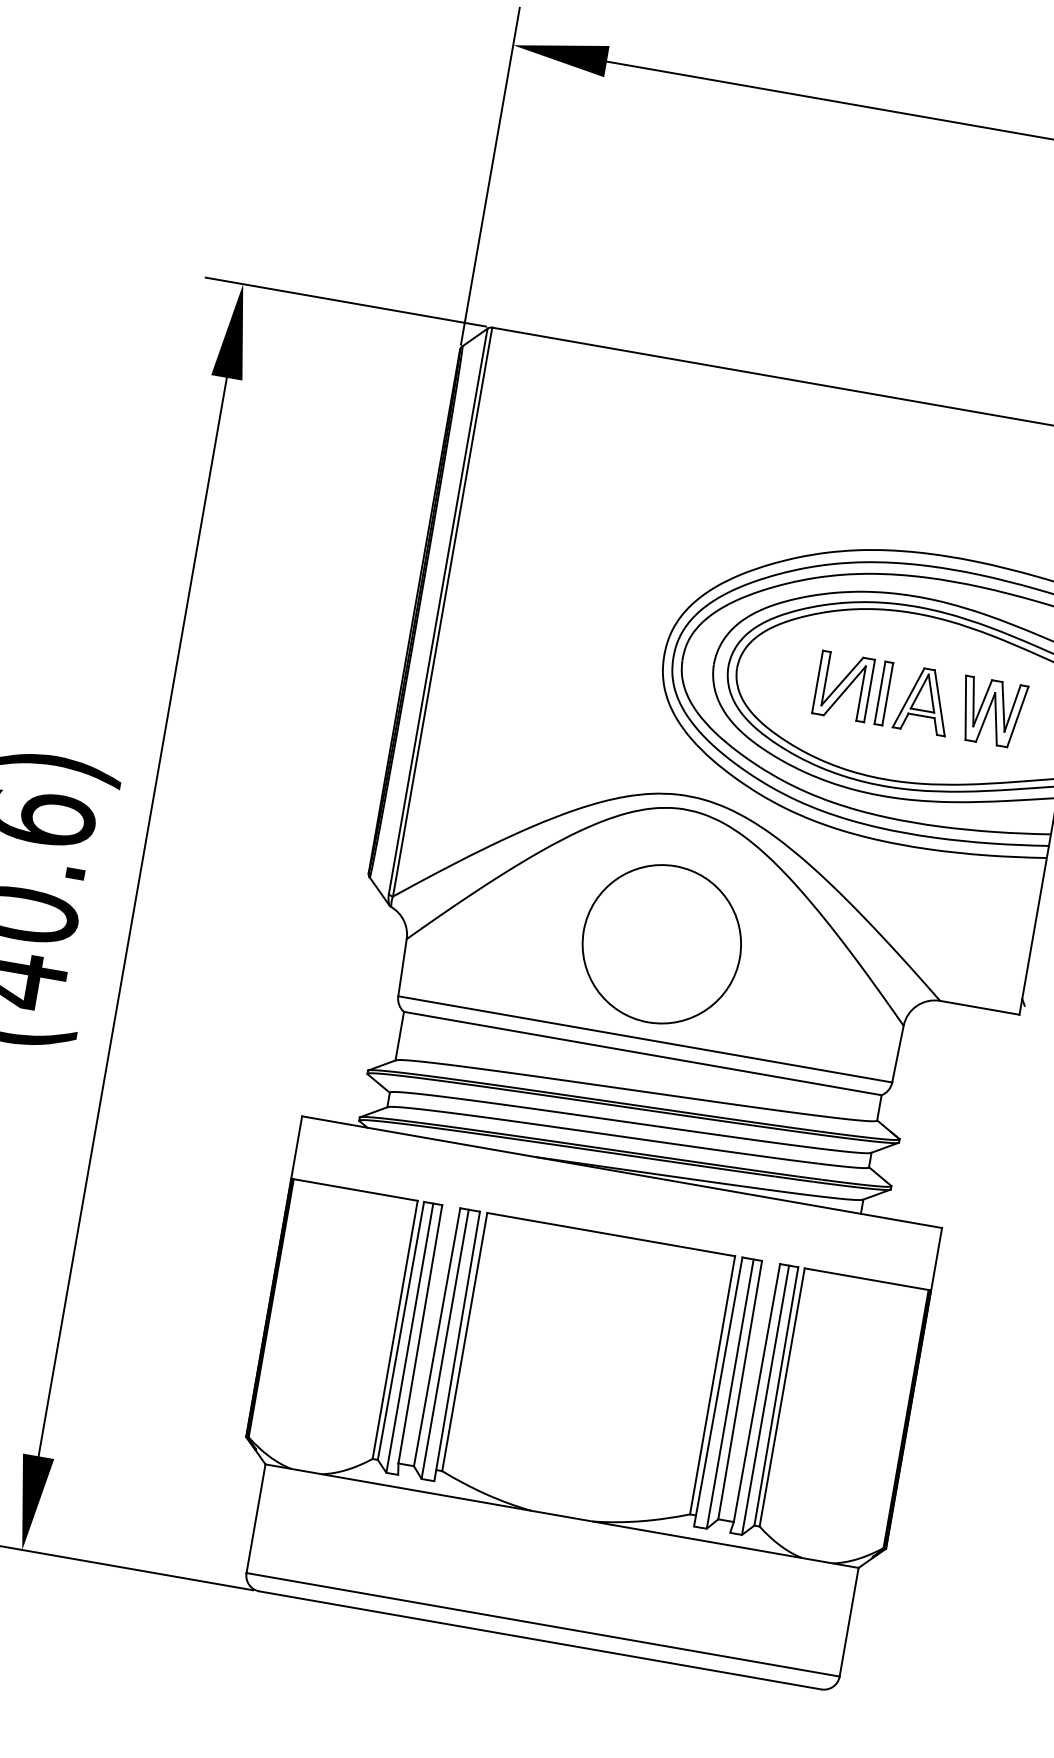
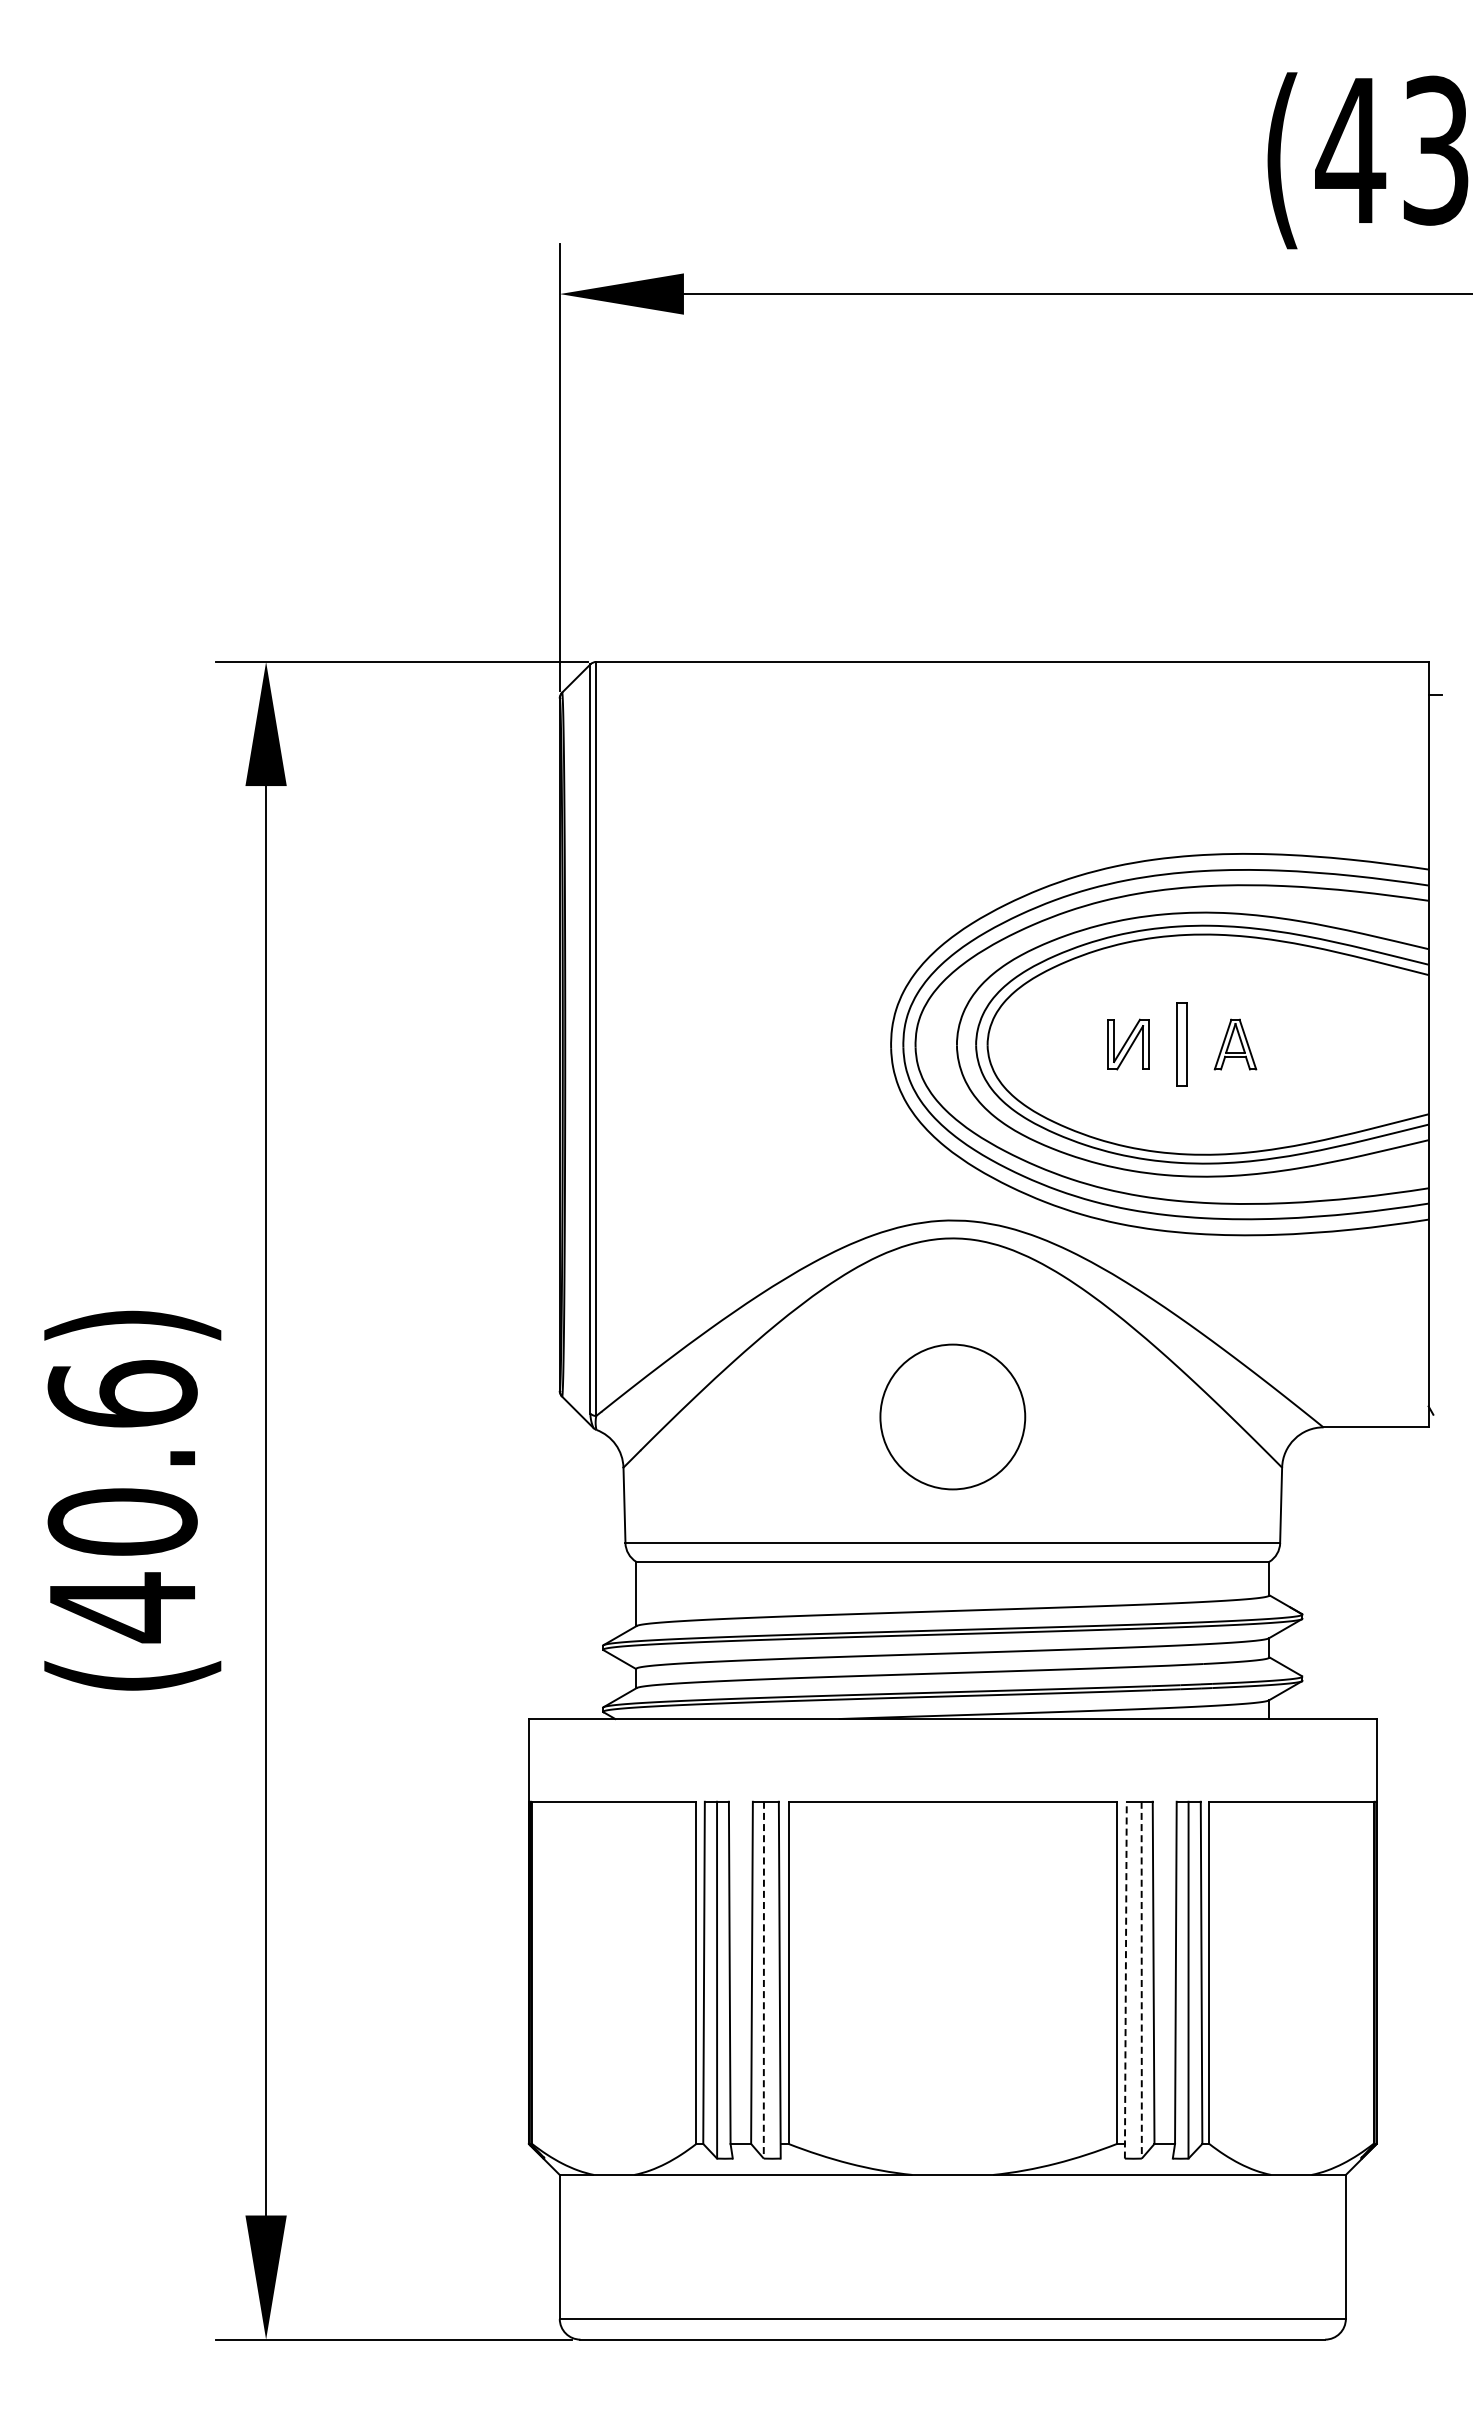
part: (843, 686) -> (1128, 1044), size x0.6
part: (924, 700) -> (1235, 1044), size x0.6
part: (991, 712) -> (1324, 1044), removed
circle: (661, 943) -> (952, 1416), size x0.7
line: (444, 1344) -> (763, 1980), solid -> dashed
line: (718, 1391) -> (1125, 1979), solid -> dashed
line: (730, 1394) -> (1141, 1980), solid -> dashed

